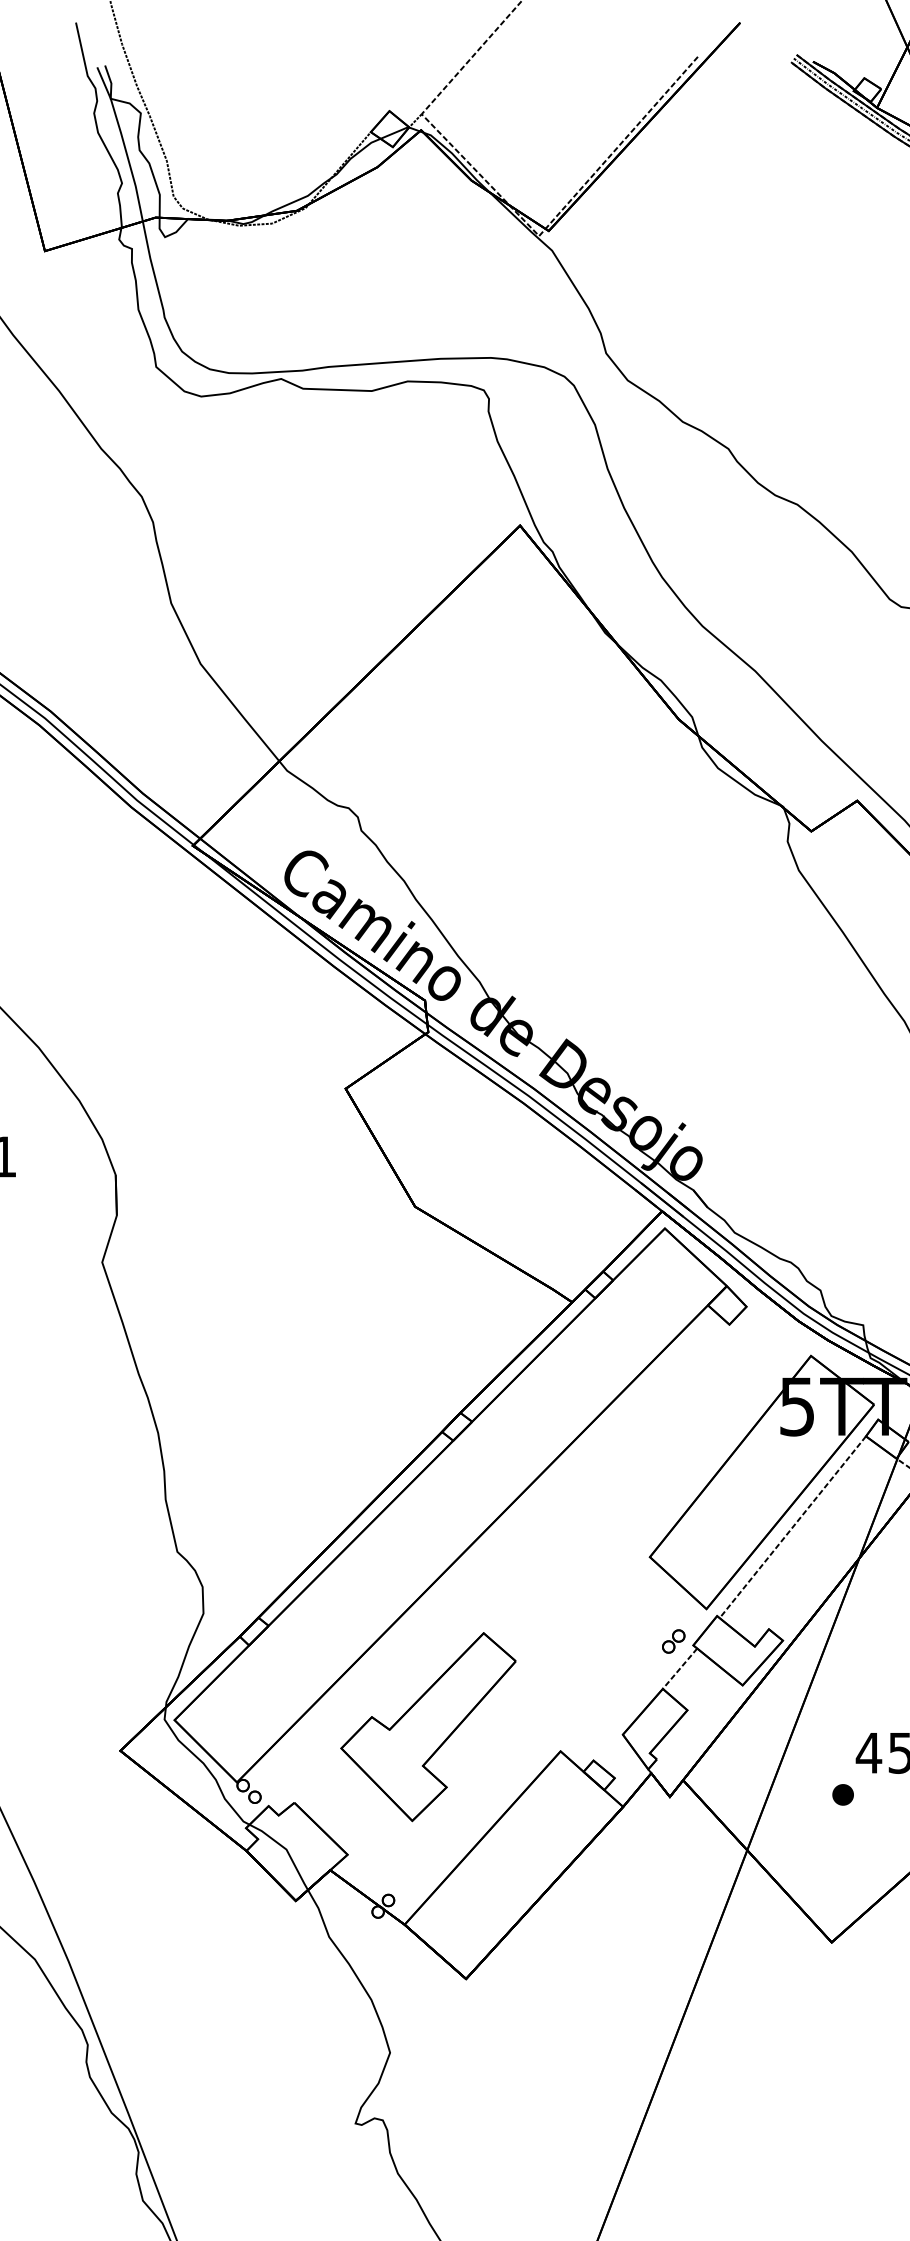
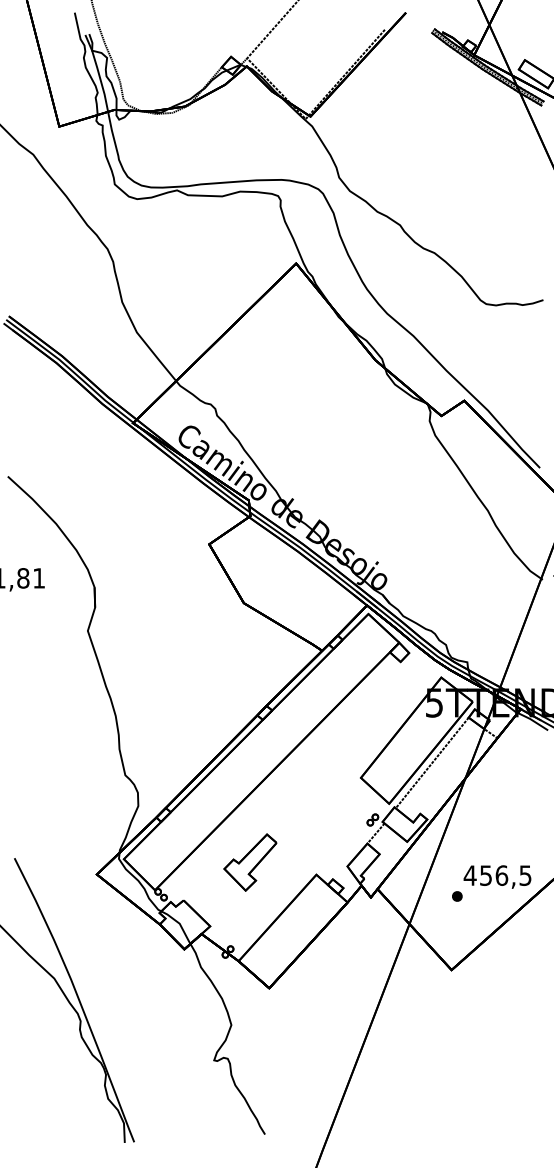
part: (428, 1726) -> (250, 862), size x0.6

